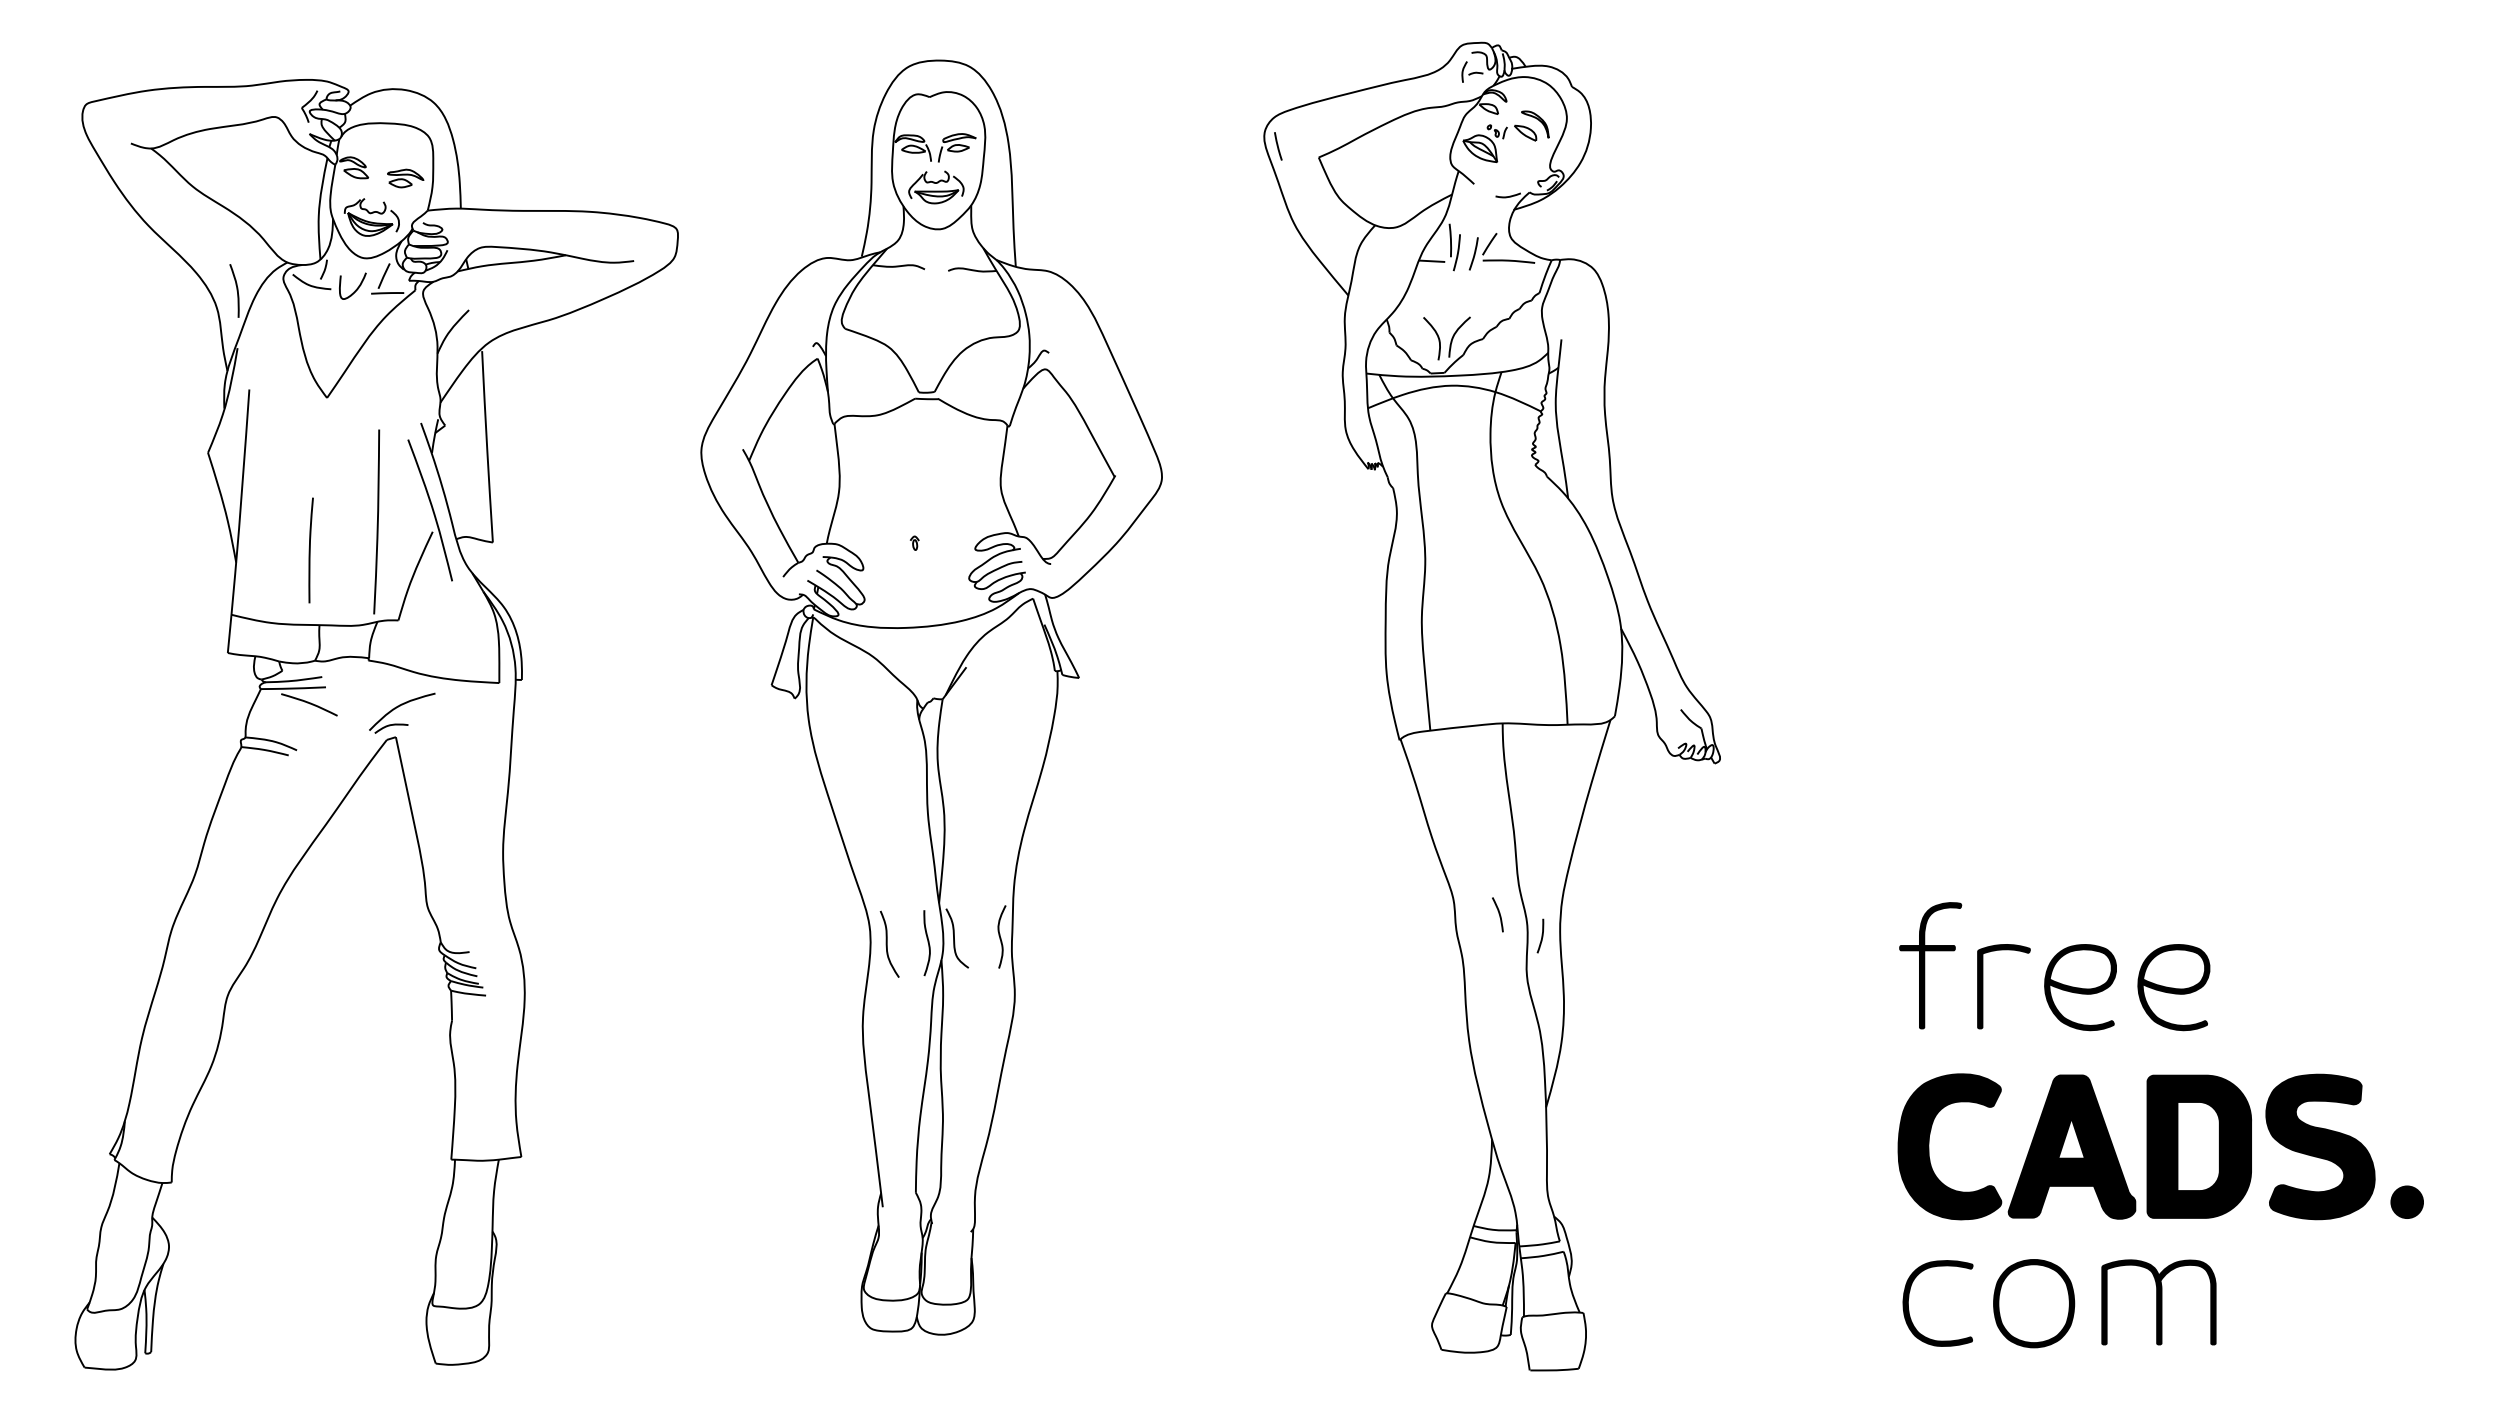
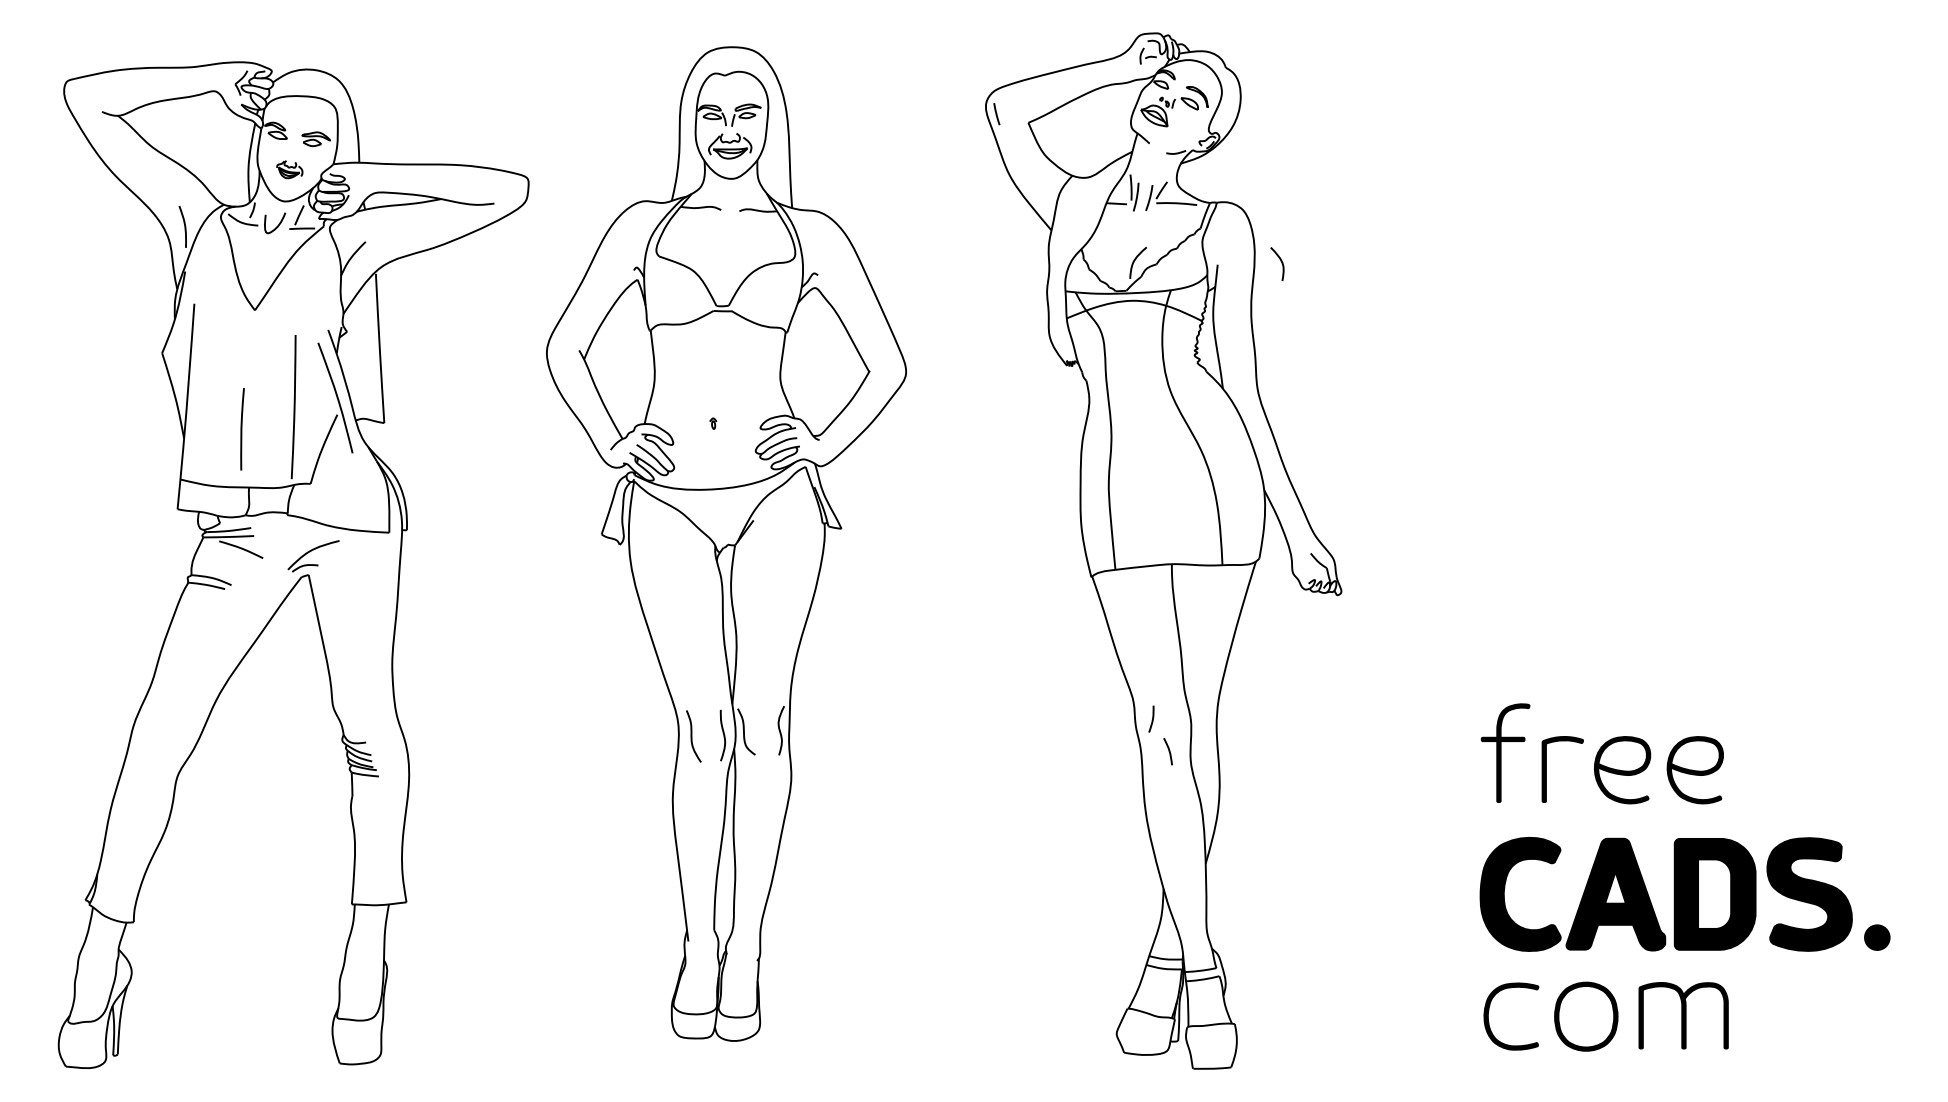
part: (371, 217) -> (289, 169), size x0.6
curve: (1436, 335) -> (1280, 261), moved
curve: (1498, 914) -> (1168, 751), moved
curve: (1541, 935) -> (1152, 718), moved

